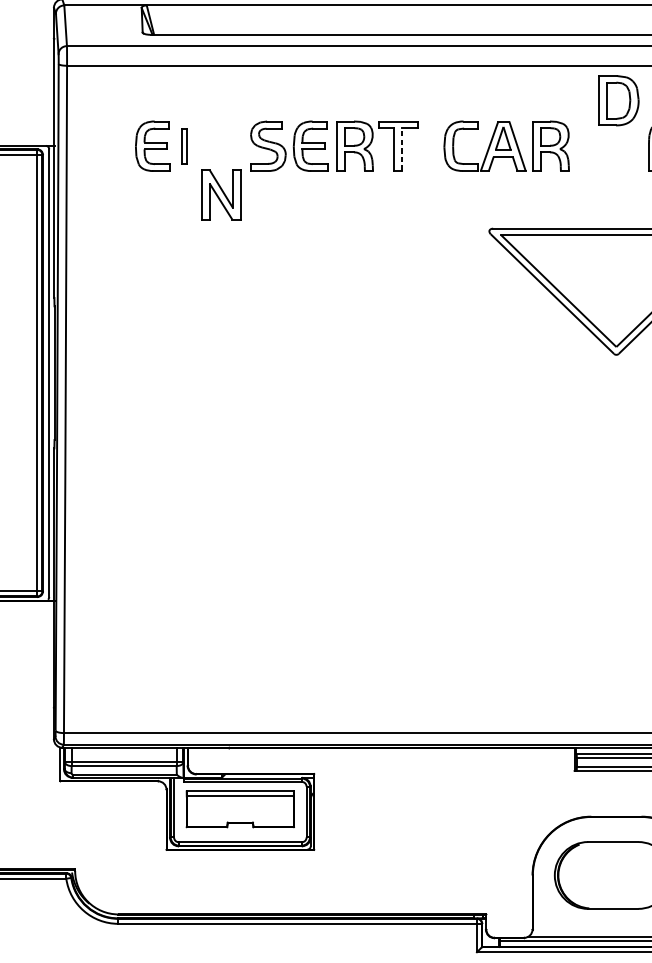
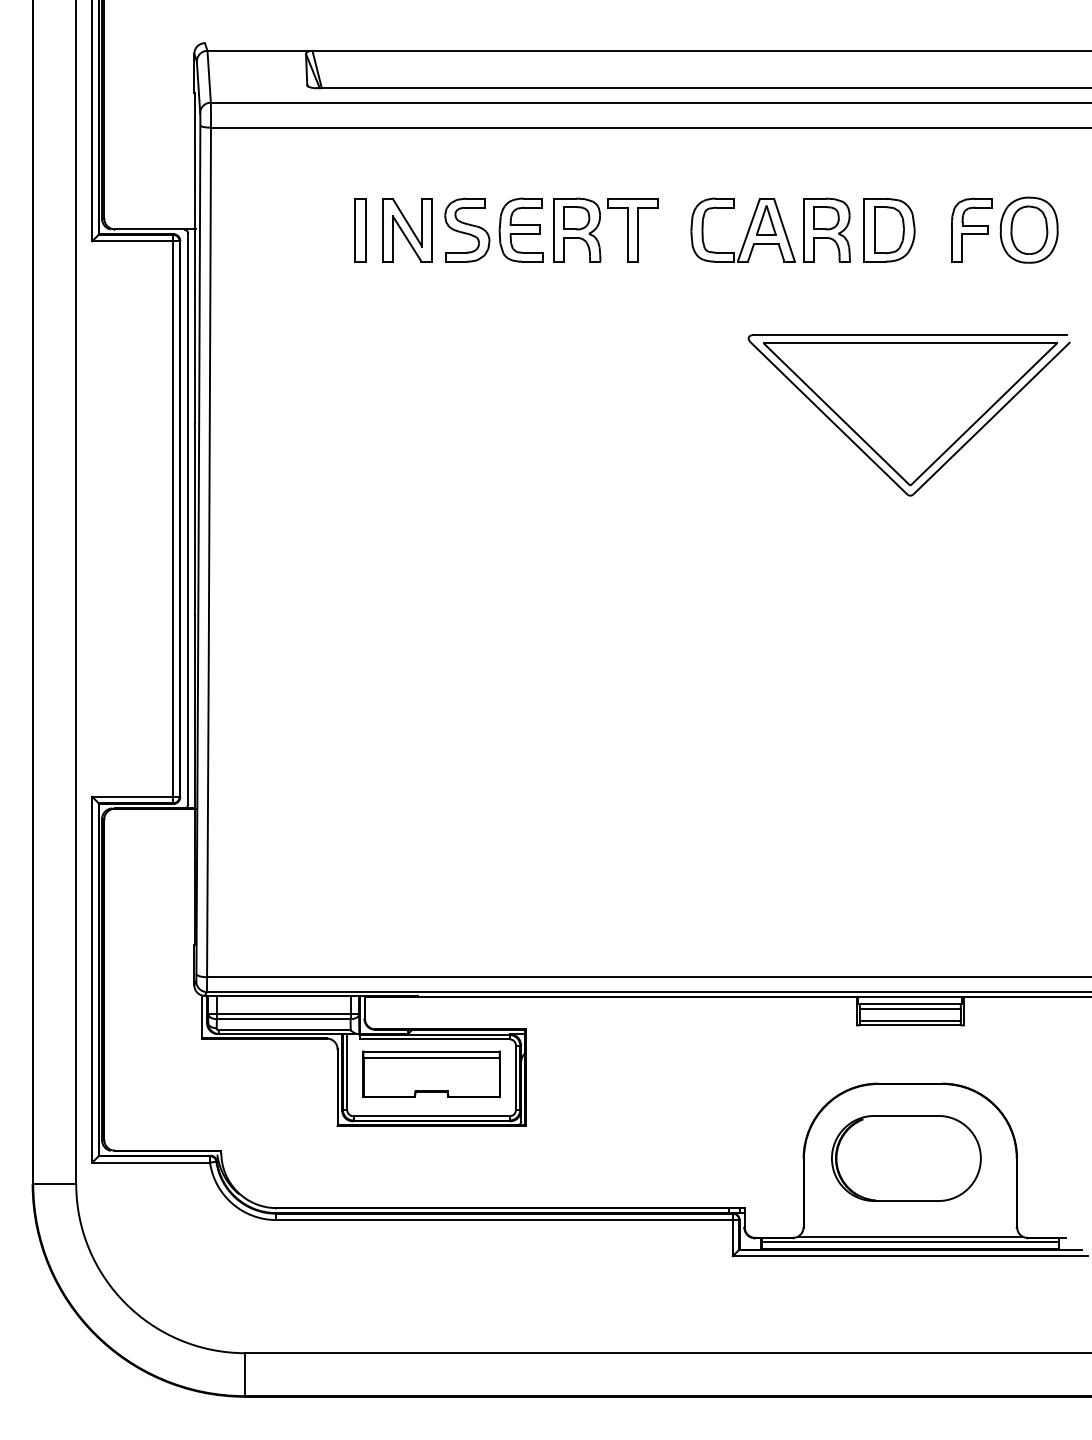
part: (618, 100) -> (889, 229), moved
part: (152, 145) -> (319, 229), removed
part: (184, 146) -> (360, 230), size x1.43
line: (402, 149) -> (638, 234), dashed -> solid
part: (221, 195) -> (407, 230), moved

